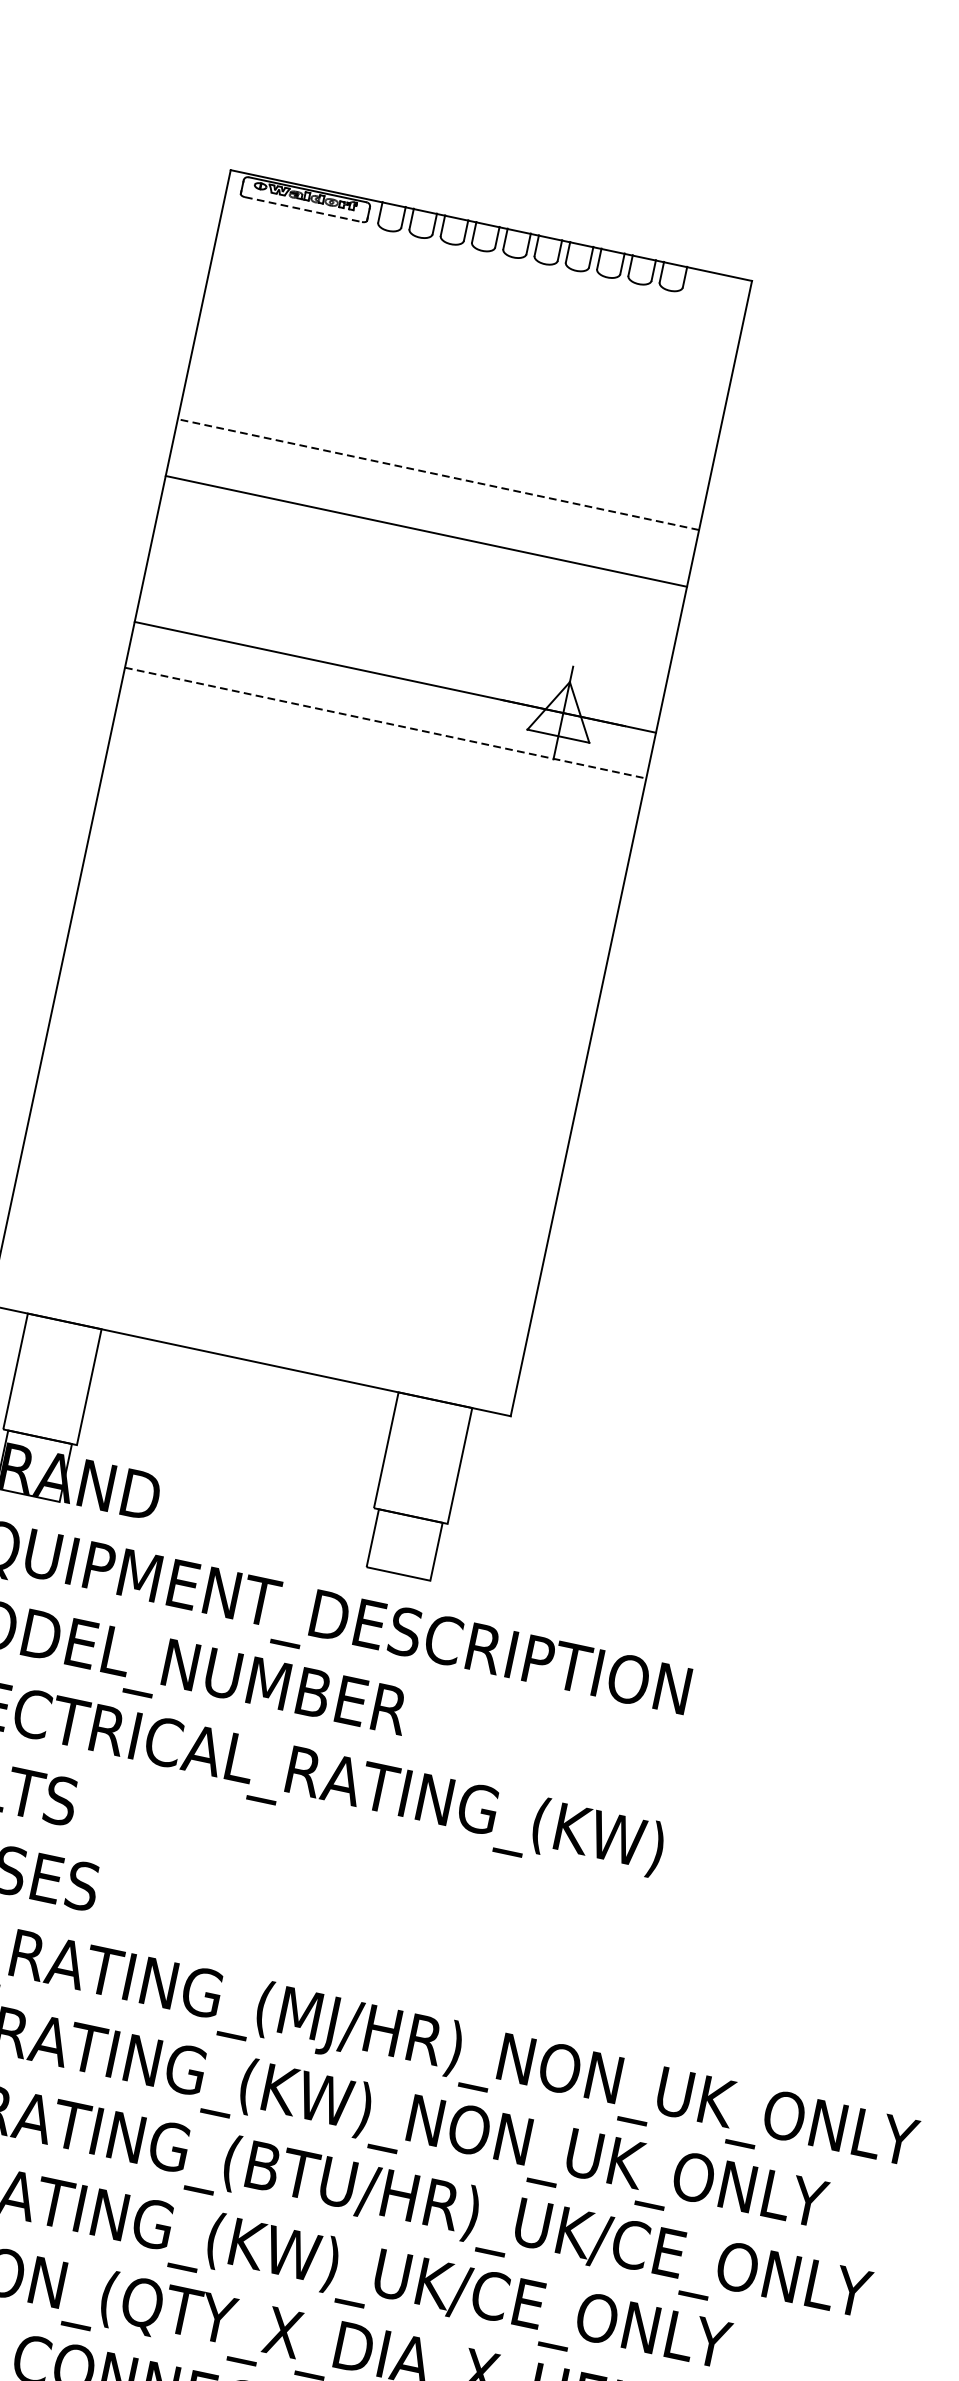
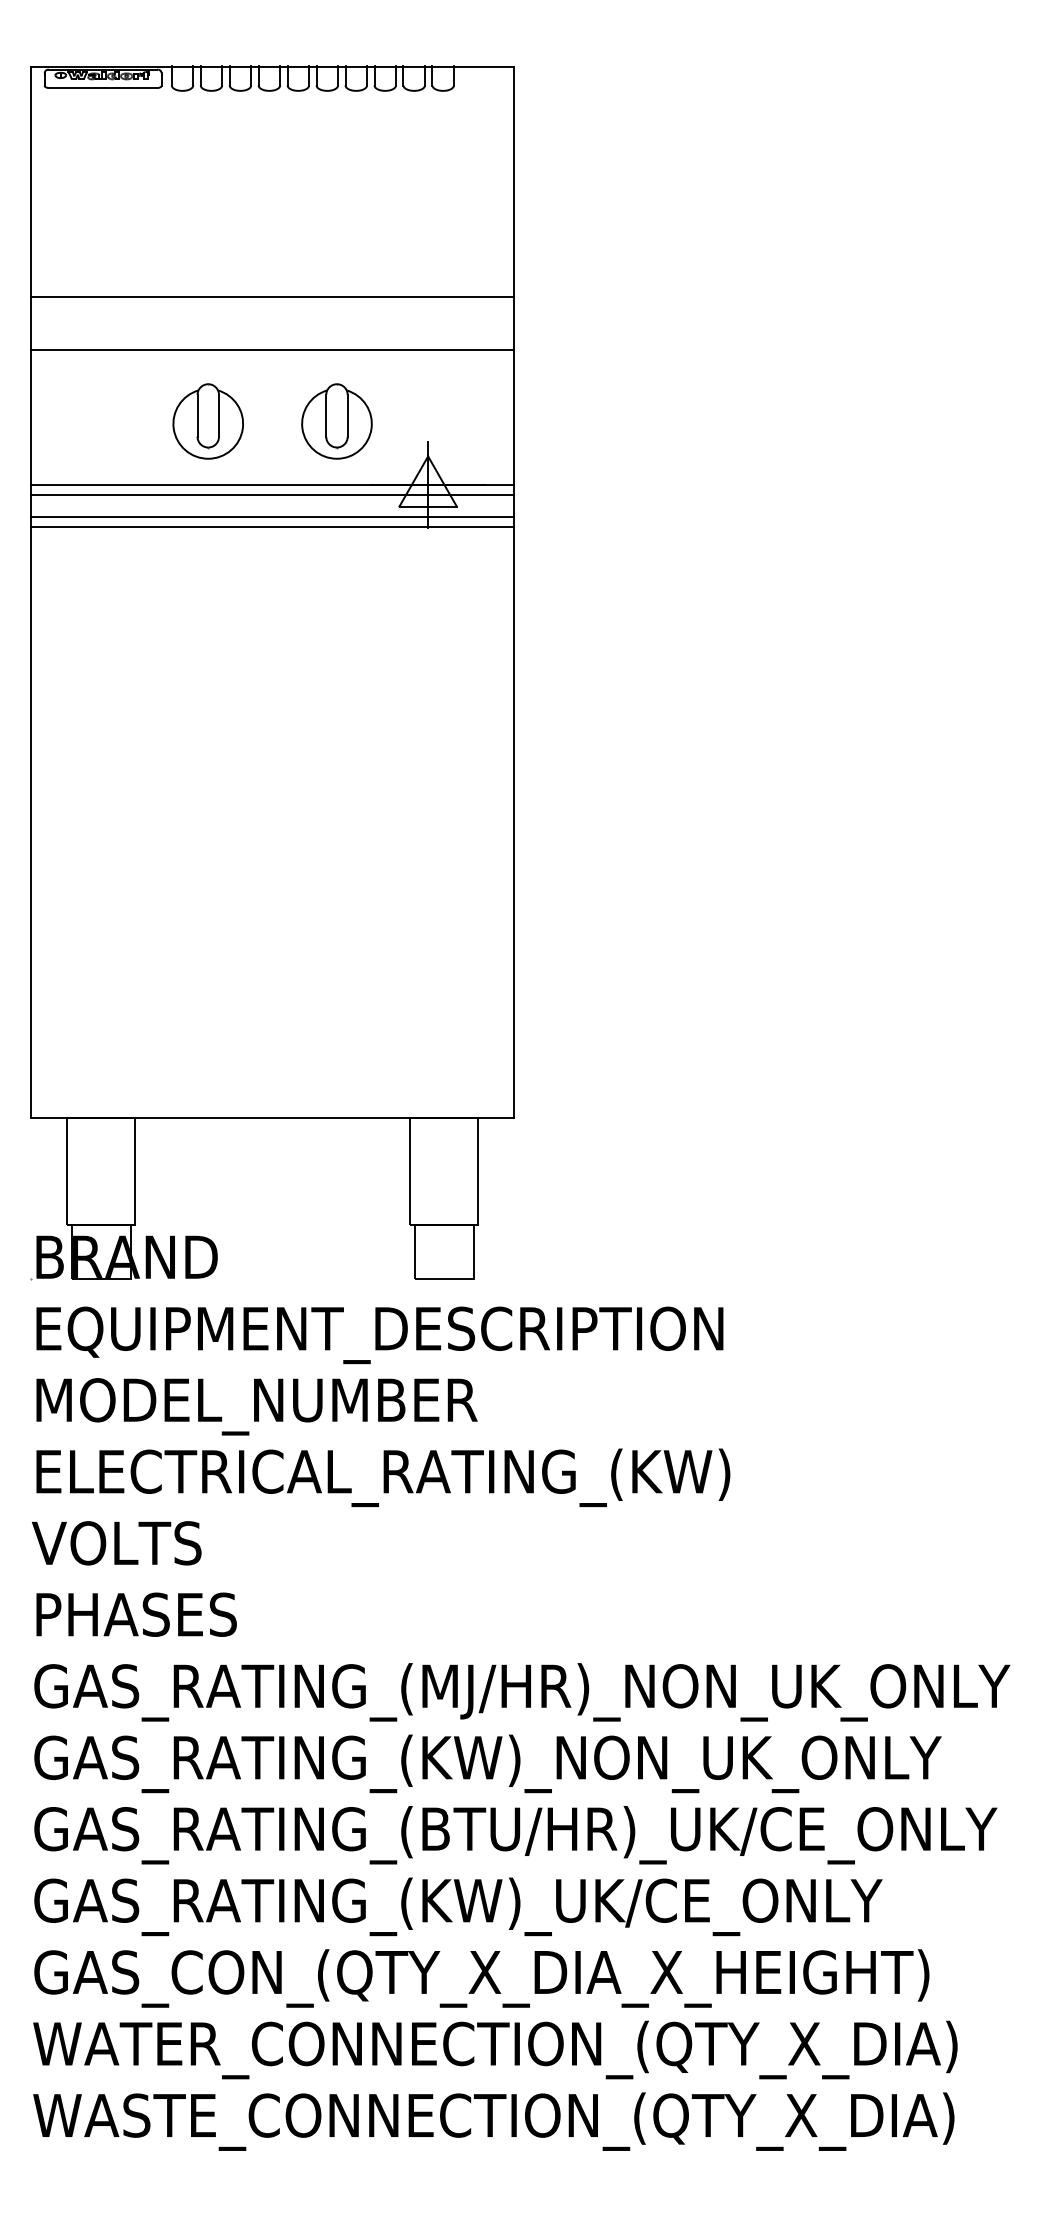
line: (303, 210) -> (103, 88), dashed -> solid
line: (438, 474) -> (272, 297), dashed -> solid
part: (339, 593) -> (207, 421), added
part: (478, 623) -> (336, 421), added
line: (392, 688) -> (272, 495), added
line: (388, 711) -> (272, 516), added
line: (386, 723) -> (273, 527), dashed -> solid

